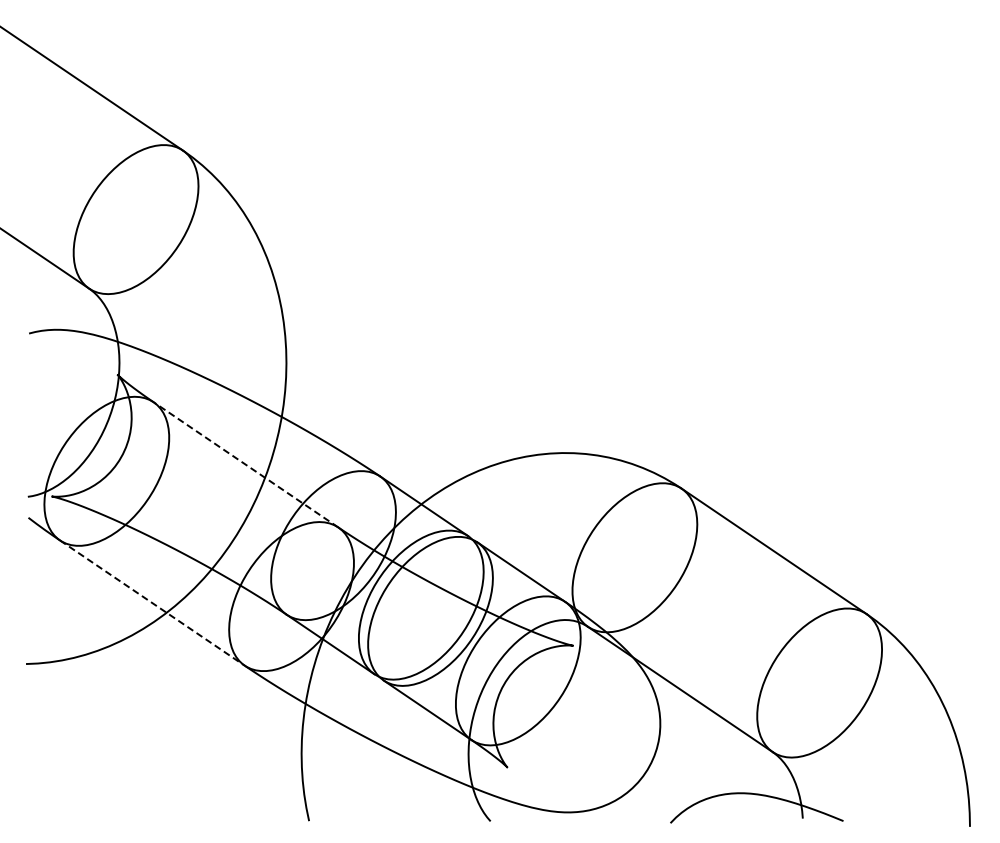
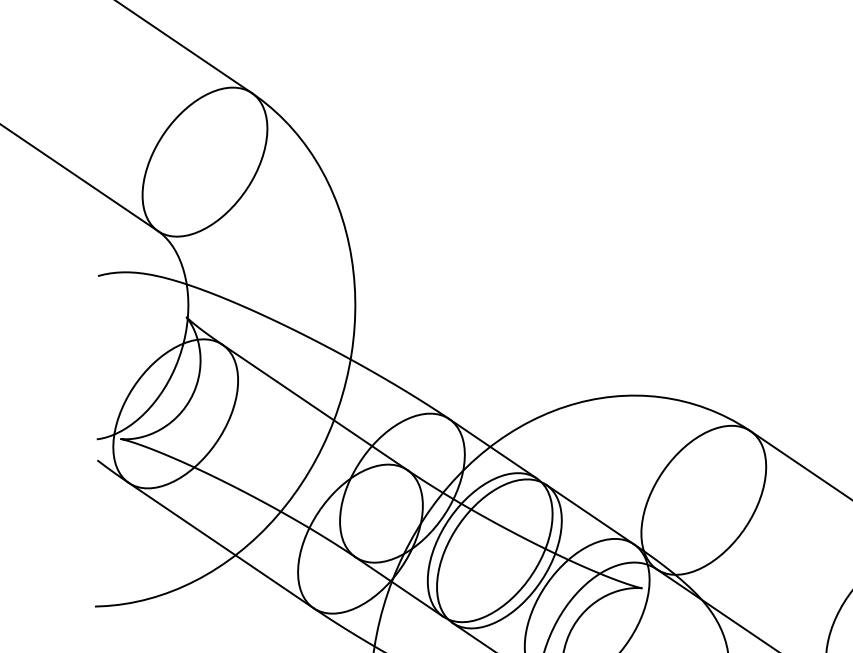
line: (246, 464) -> (315, 407), dashed -> solid
line: (152, 603) -> (221, 546), dashed -> solid

